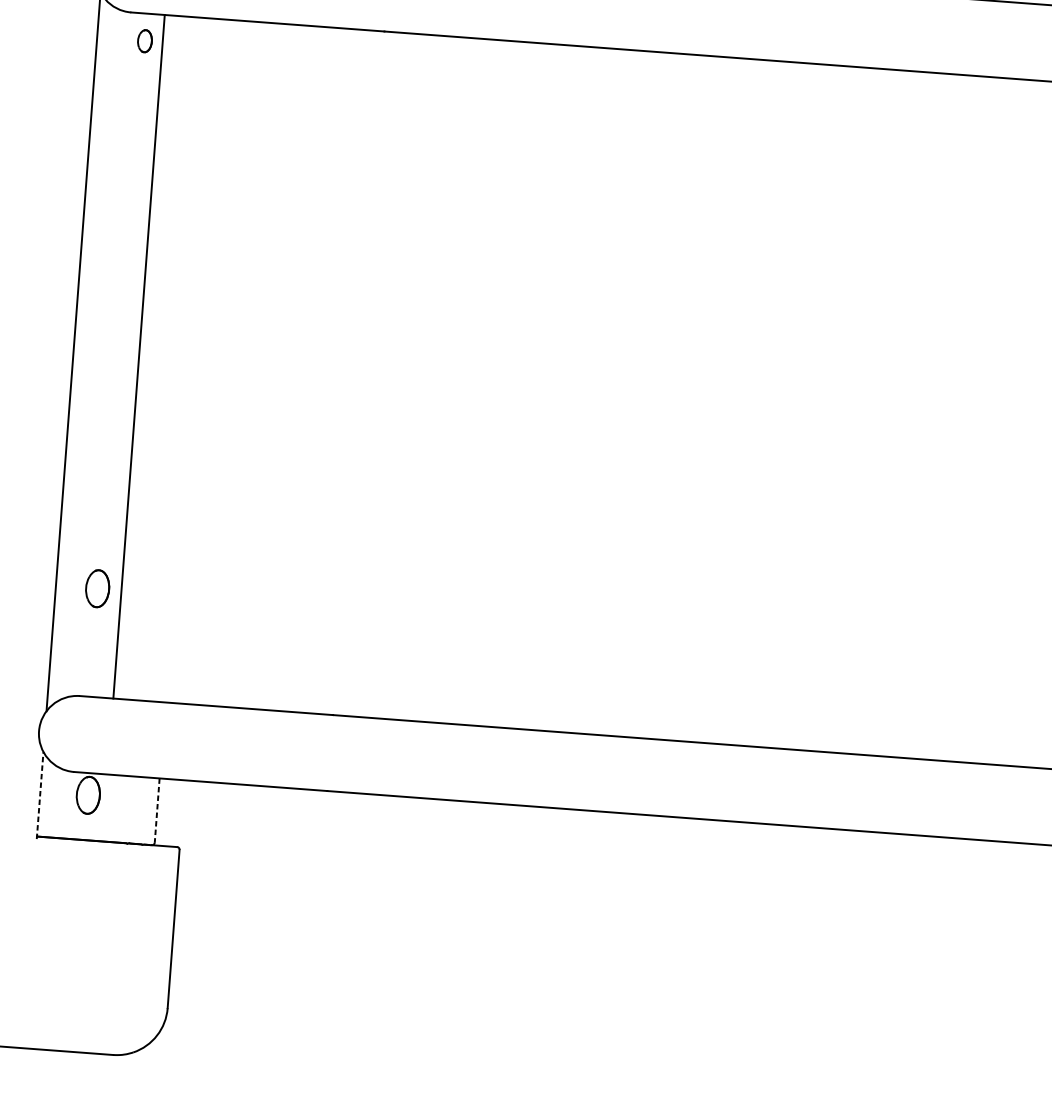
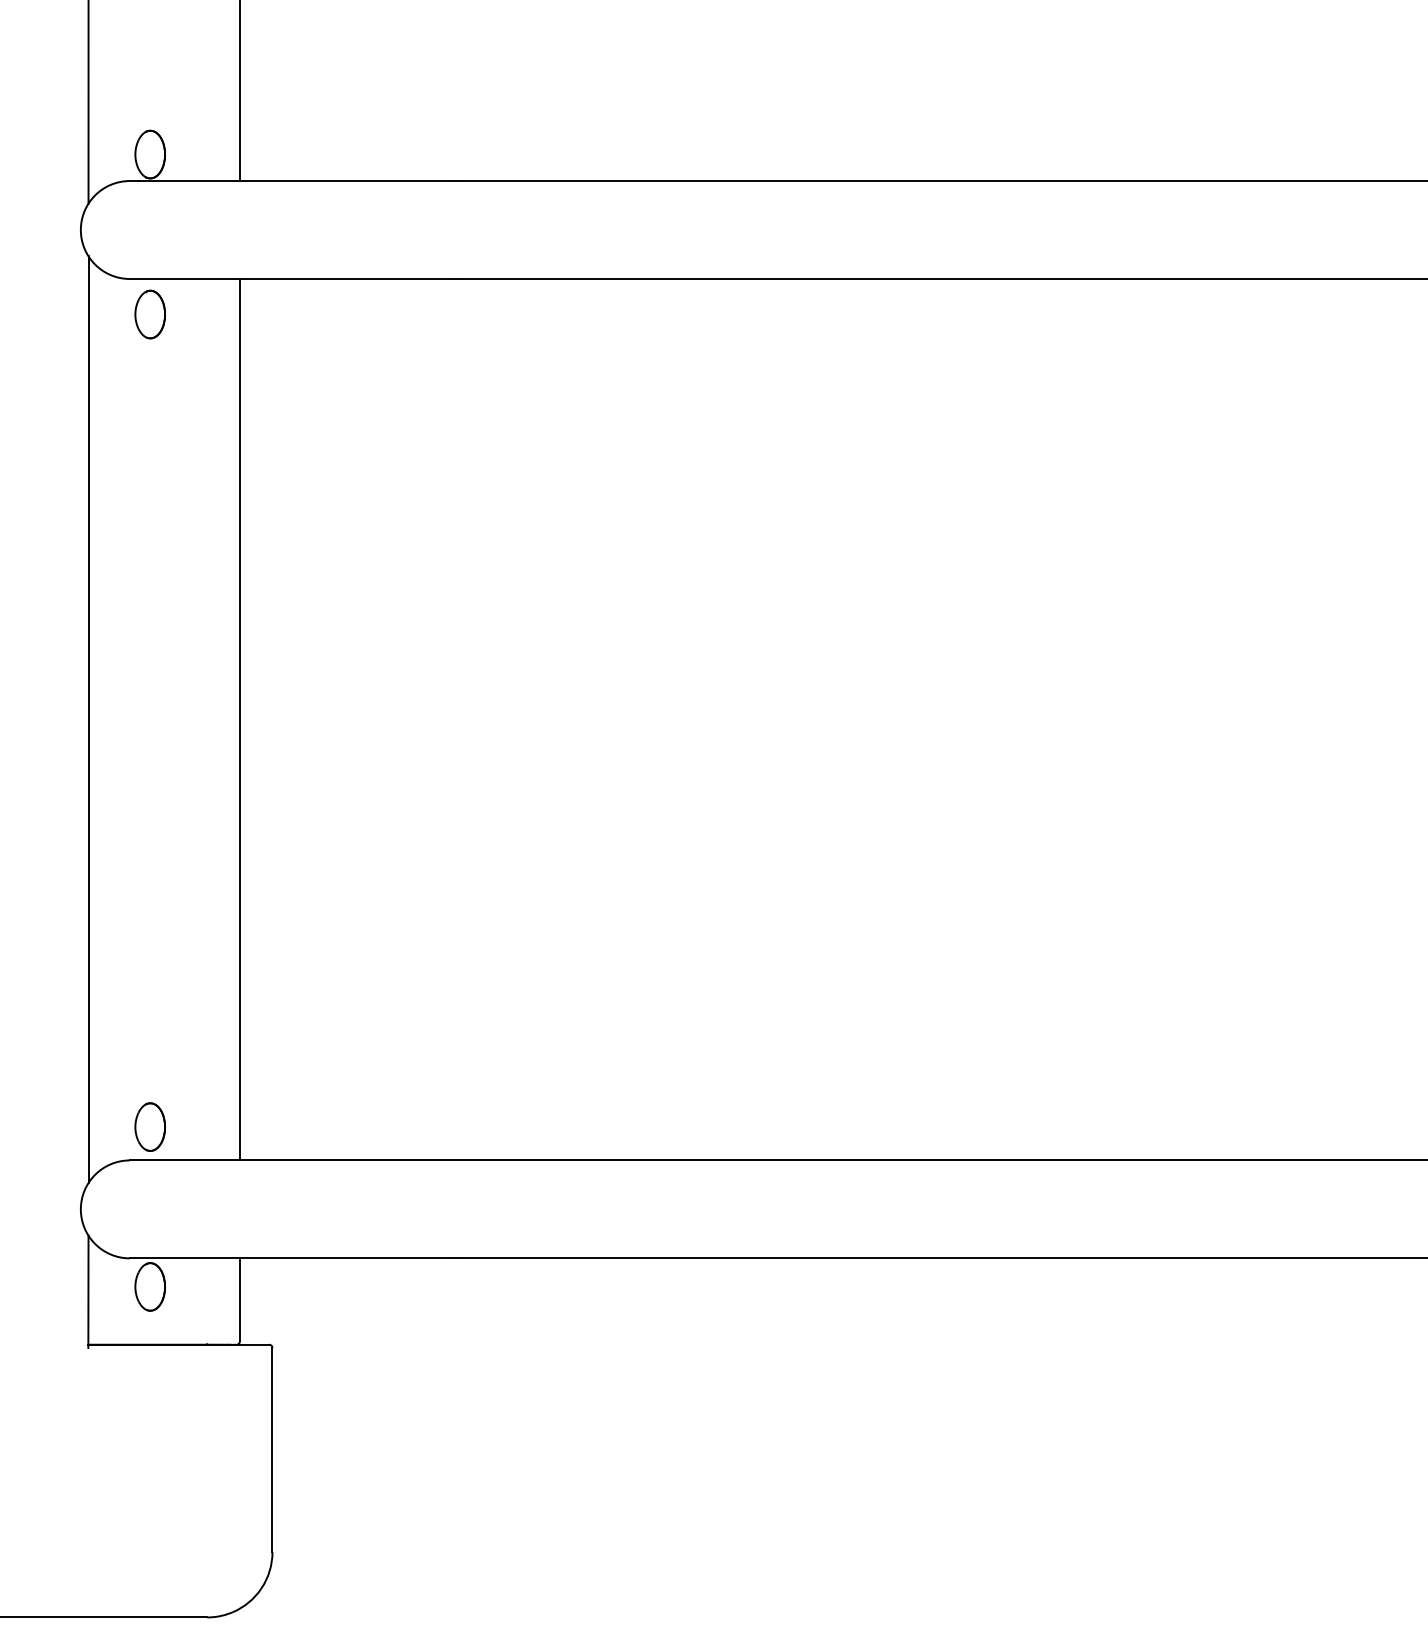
part: (144, 41) -> (149, 314), size x1.67
line: (139, 356) -> (240, 719), moved
part: (97, 588) -> (149, 1126), moved
line: (40, 795) -> (88, 1291), dashed -> solid
line: (157, 810) -> (240, 1299), dashed -> solid

